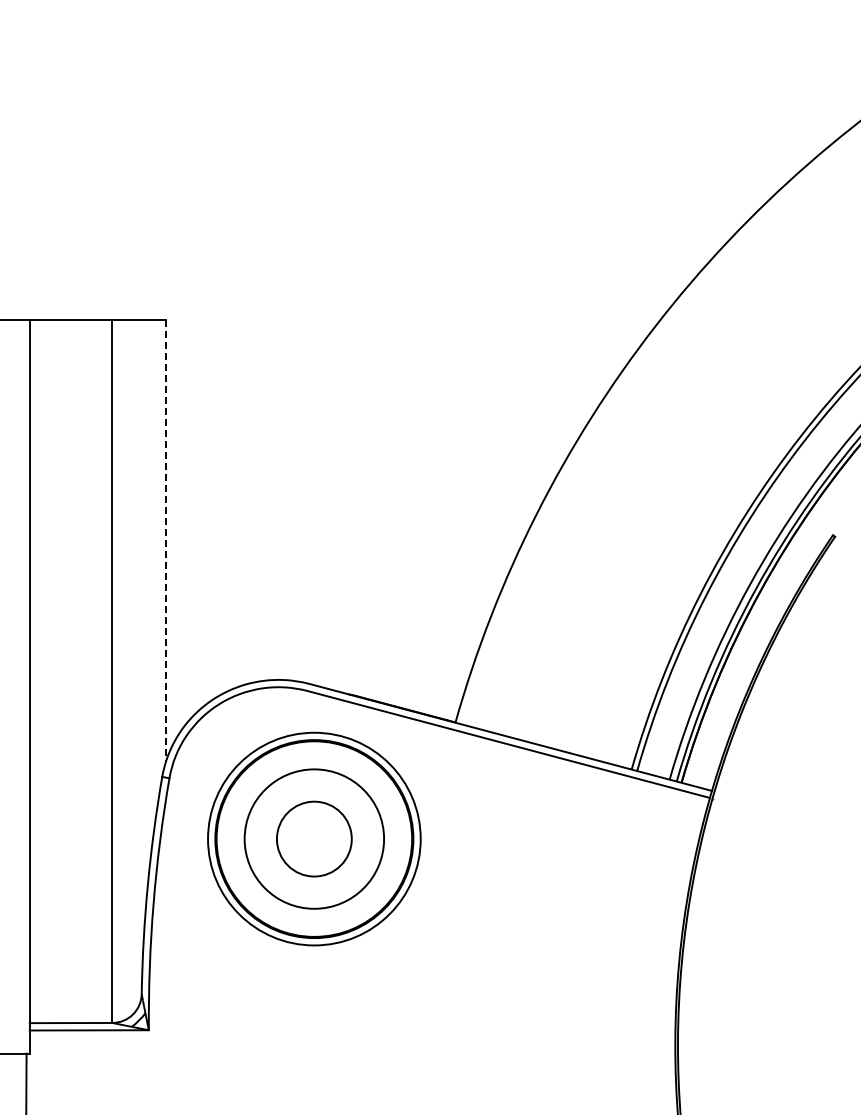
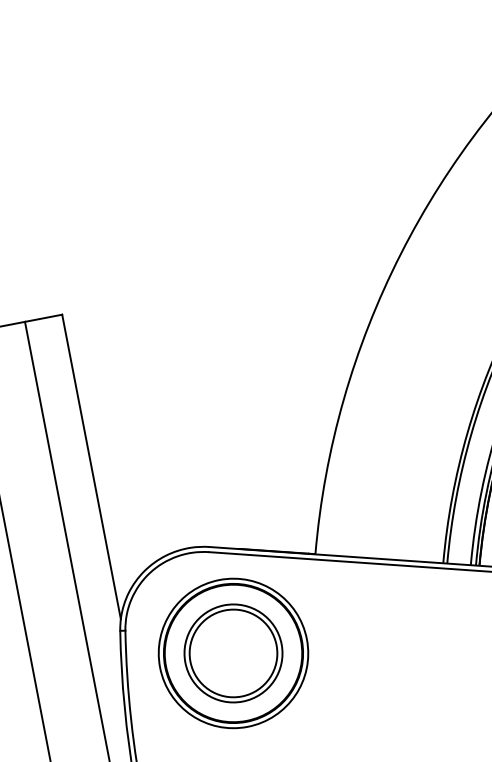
line: (166, 540) -> (91, 467), dashed -> solid
circle: (314, 838) -> (233, 653), size x1.67

